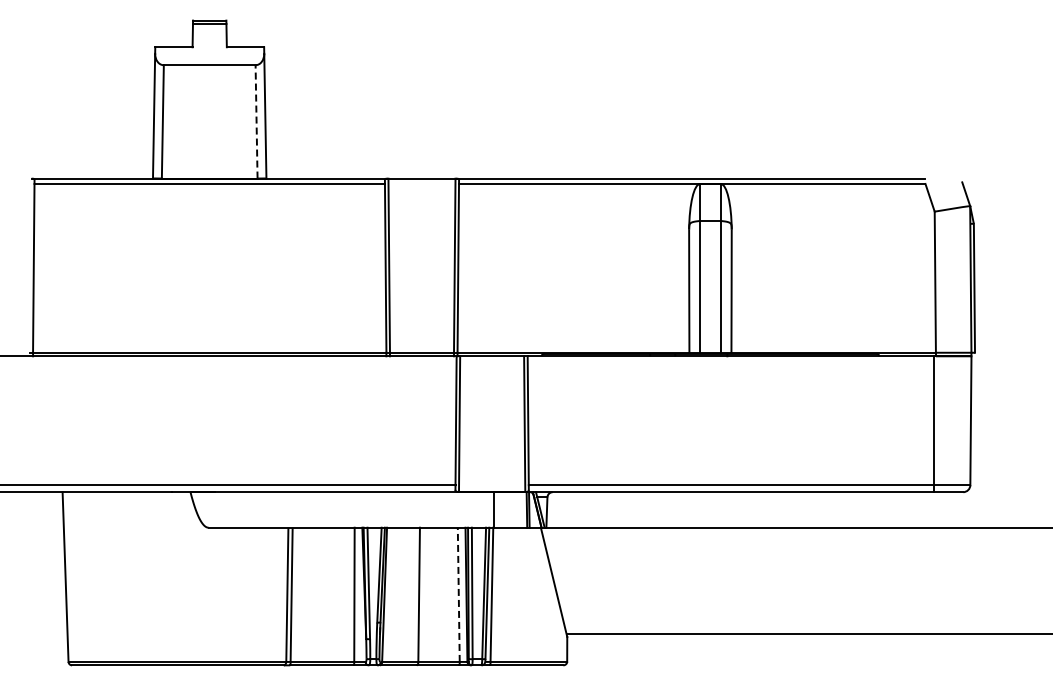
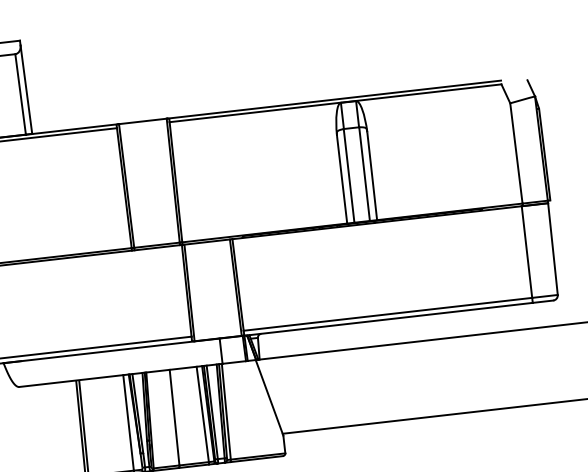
line: (256, 121) -> (20, 94), dashed -> solid
line: (458, 594) -> (202, 414), dashed -> solid

